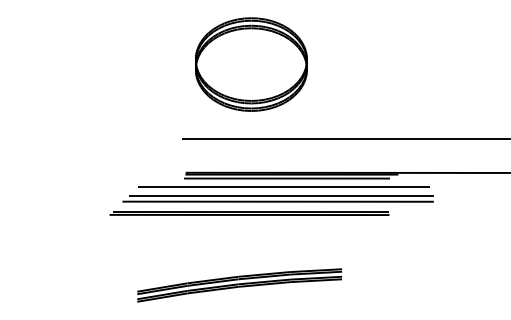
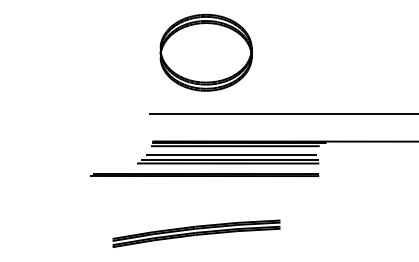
part: (278, 194) -> (228, 159), size x0.71

